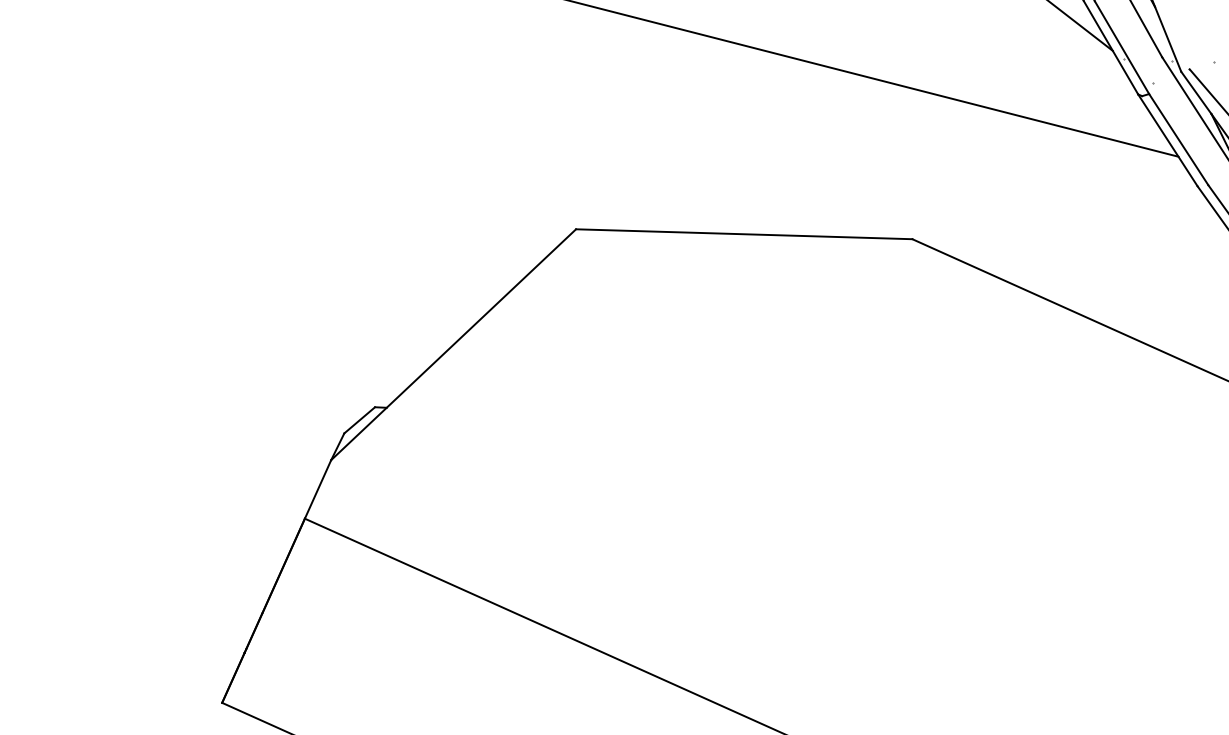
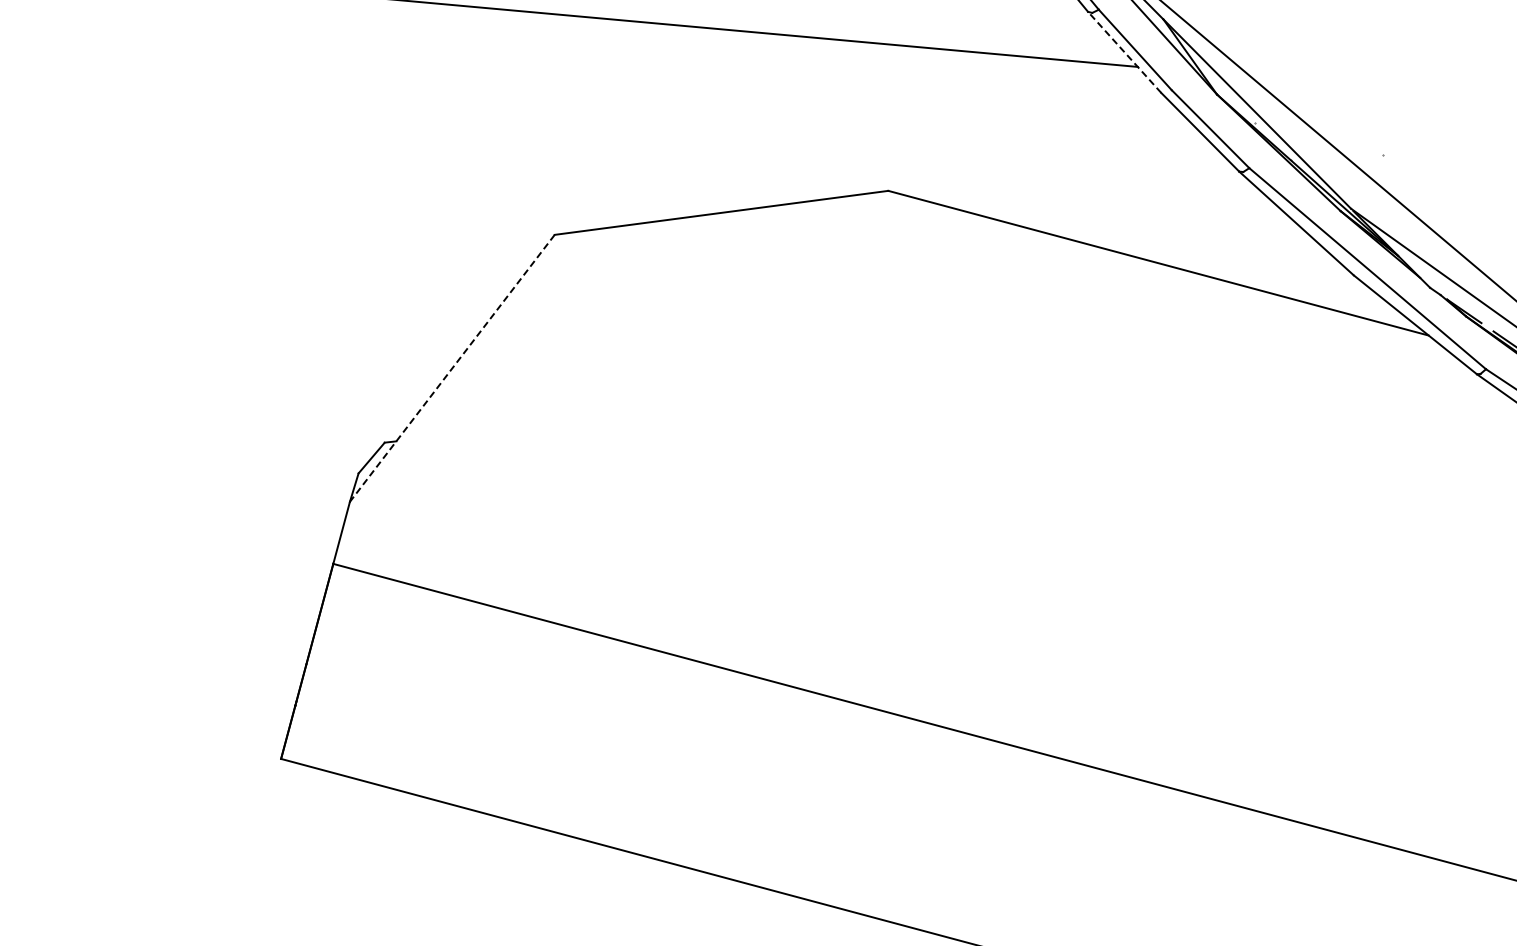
line: (1167, 140) -> (1124, 52), solid -> dashed
line: (453, 344) -> (452, 368), solid -> dashed

